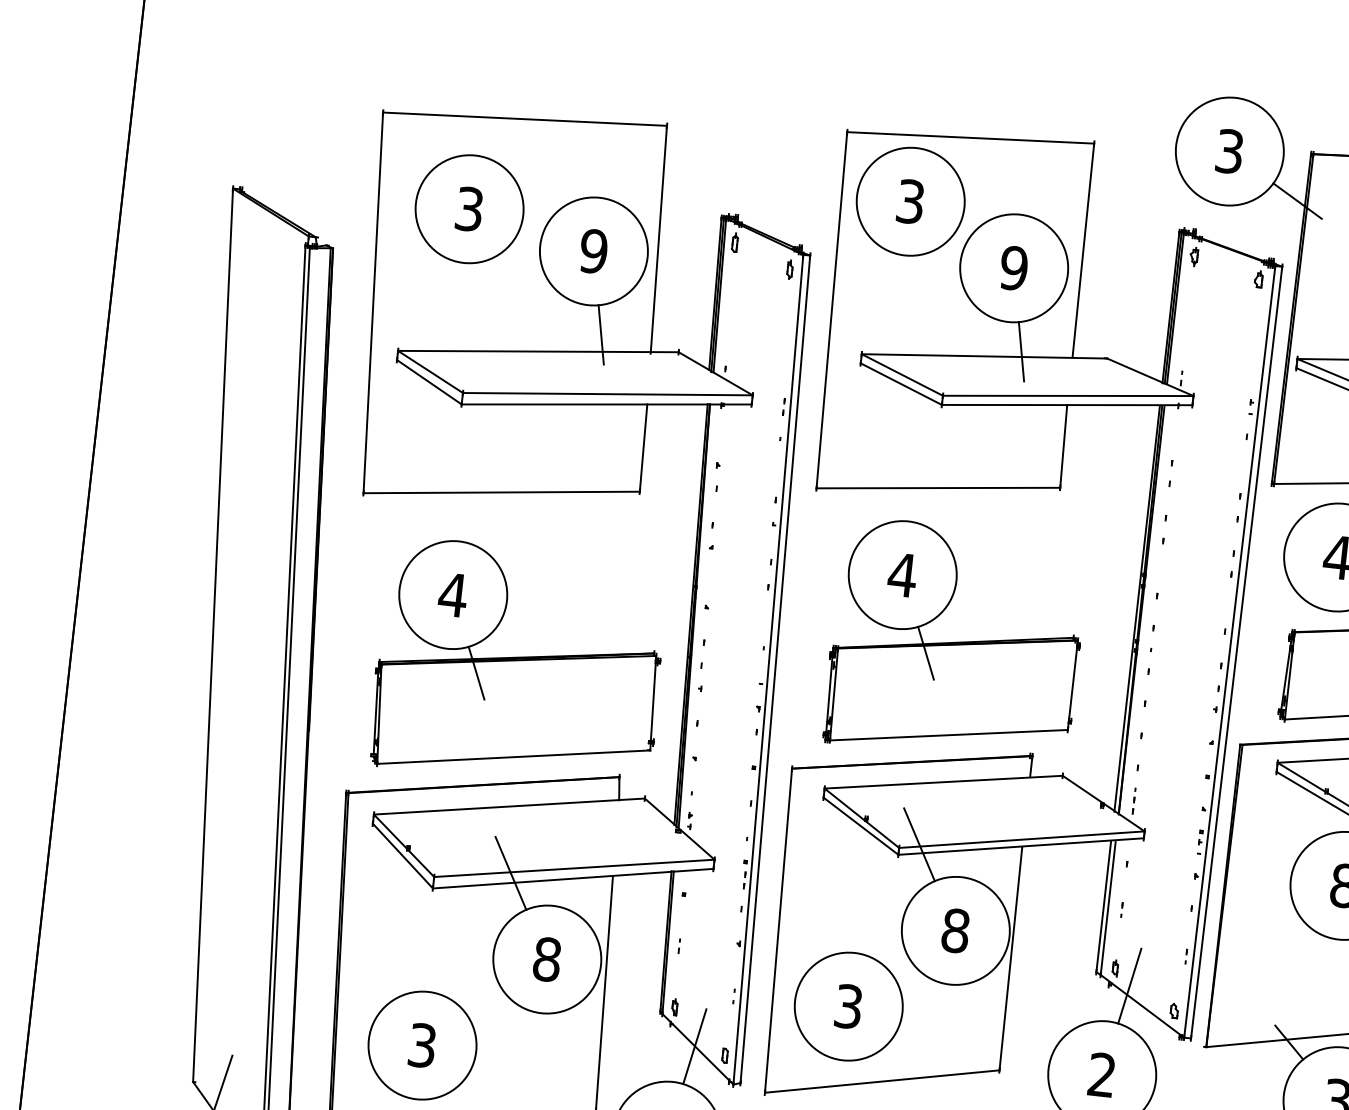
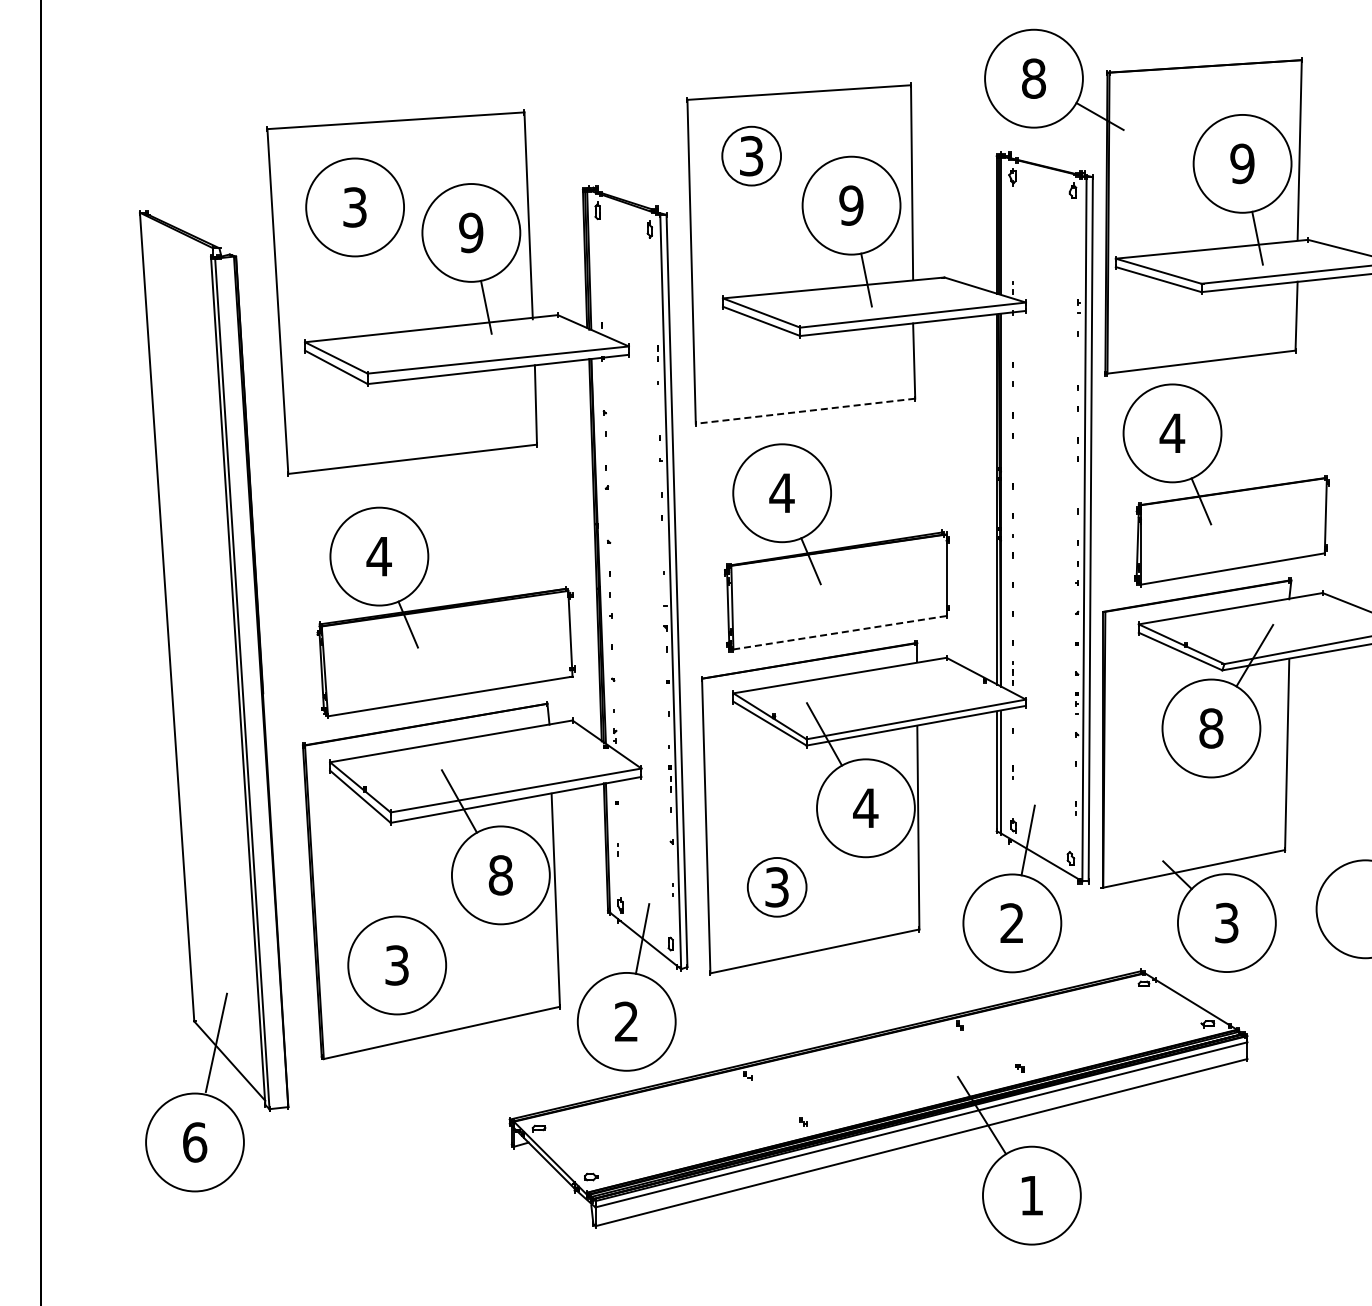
text: (1229, 151) -> (1033, 78), 3 -> 8
circle: (910, 202) -> (751, 156), size x0.6
line: (938, 488) -> (805, 411), solid -> dashed
line: (949, 735) -> (840, 632), solid -> dashed
text: (955, 931) -> (865, 808), 8 -> 4
circle: (849, 1006) -> (777, 887), size x0.6

